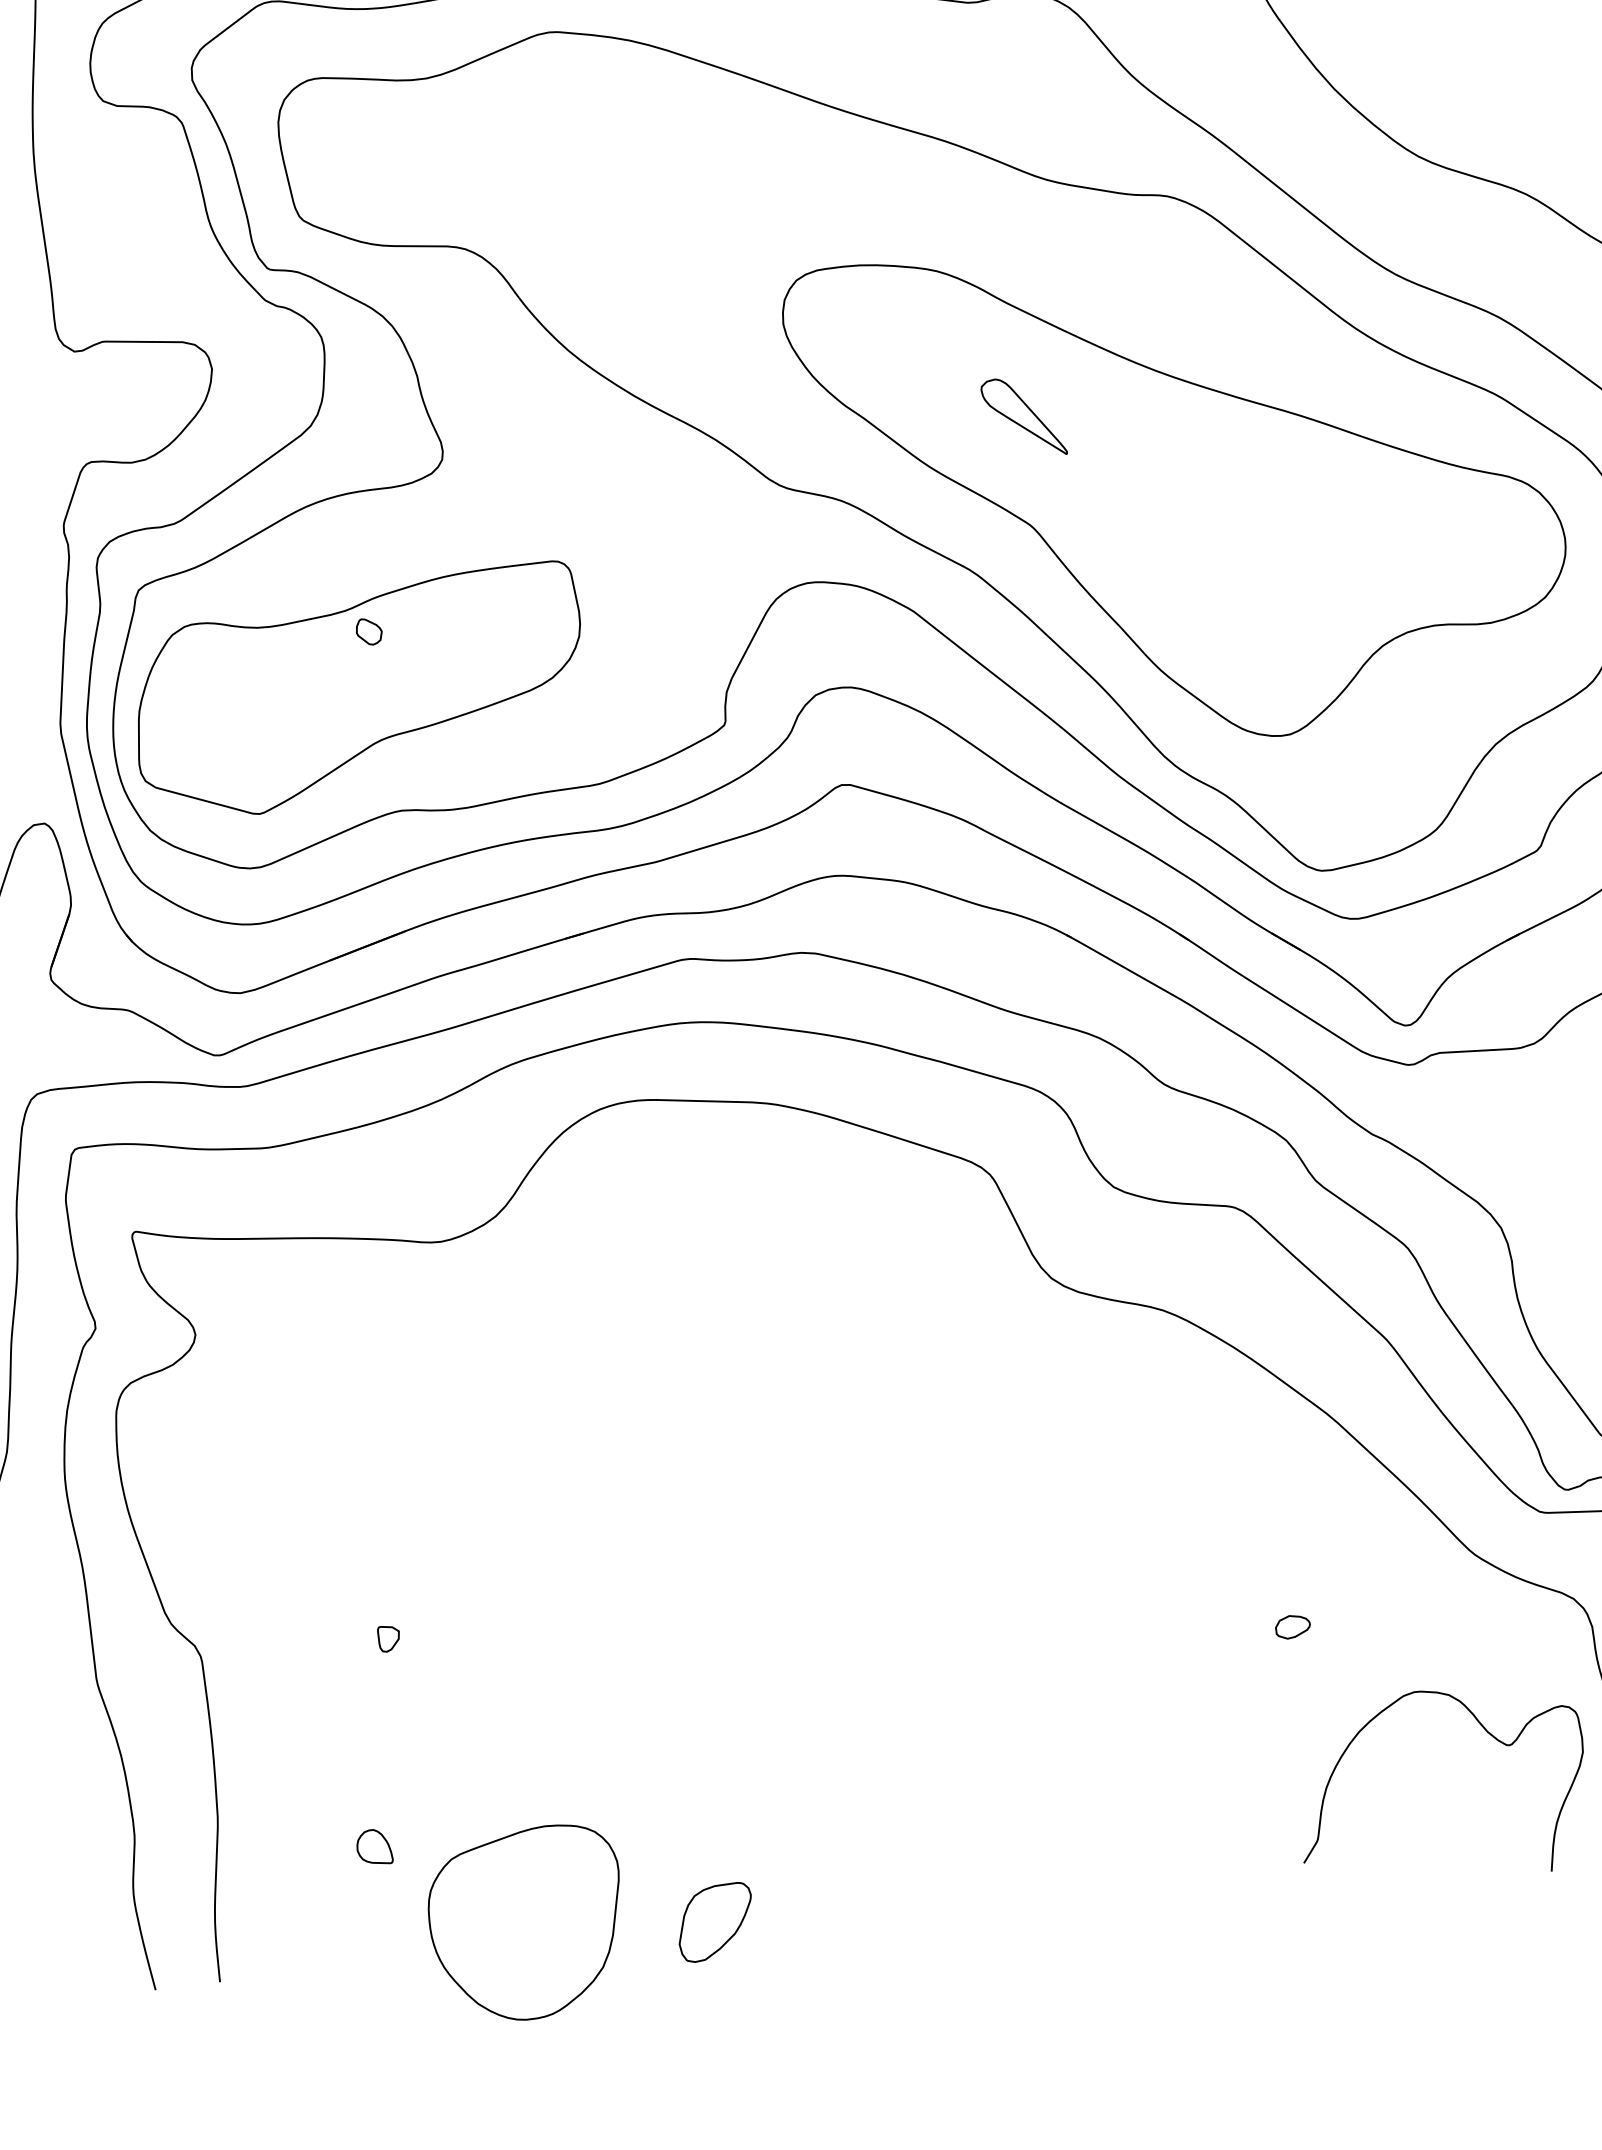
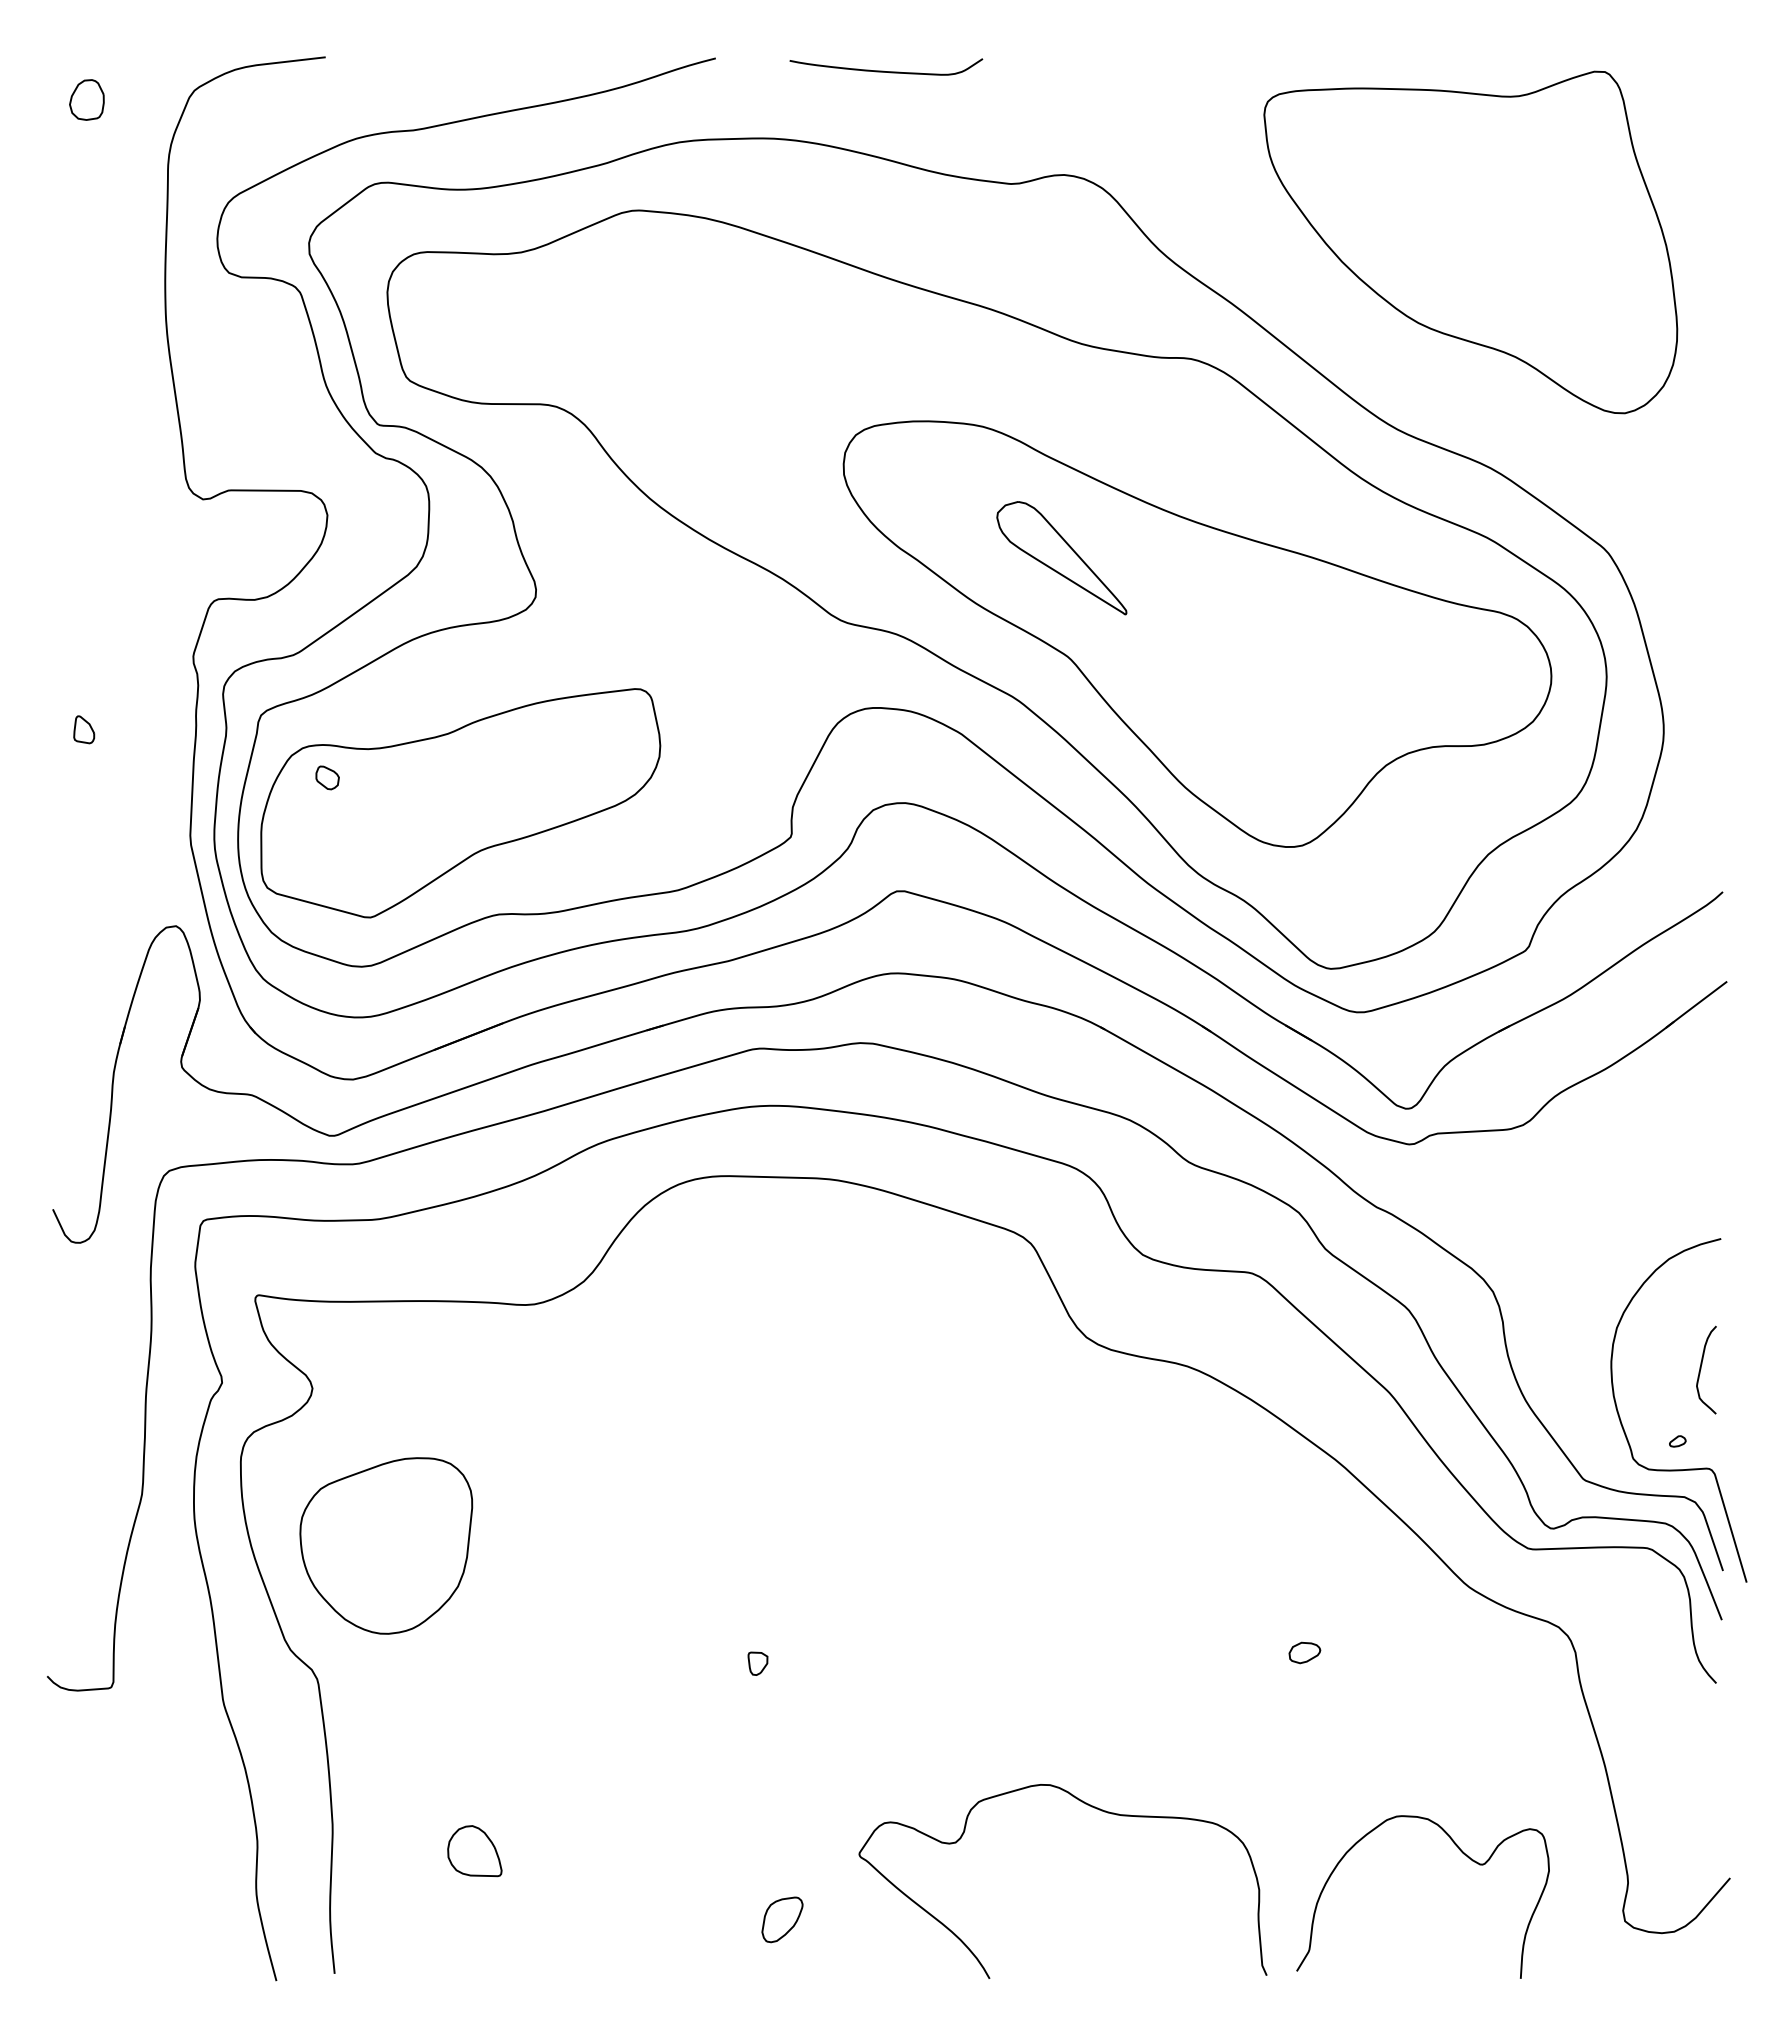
part: (1023, 416) -> (1061, 558), size x1.67
part: (369, 631) -> (327, 777), moved
part: (387, 1638) -> (757, 1663), moved
curve: (1488, 1734) -> (1463, 1854), moved
curve: (1056, 1798) -> (1091, 1807), added
part: (374, 1846) -> (474, 1851), size x1.67
part: (523, 1922) -> (386, 1545), moved
part: (715, 1922) -> (782, 1919), size x0.62

